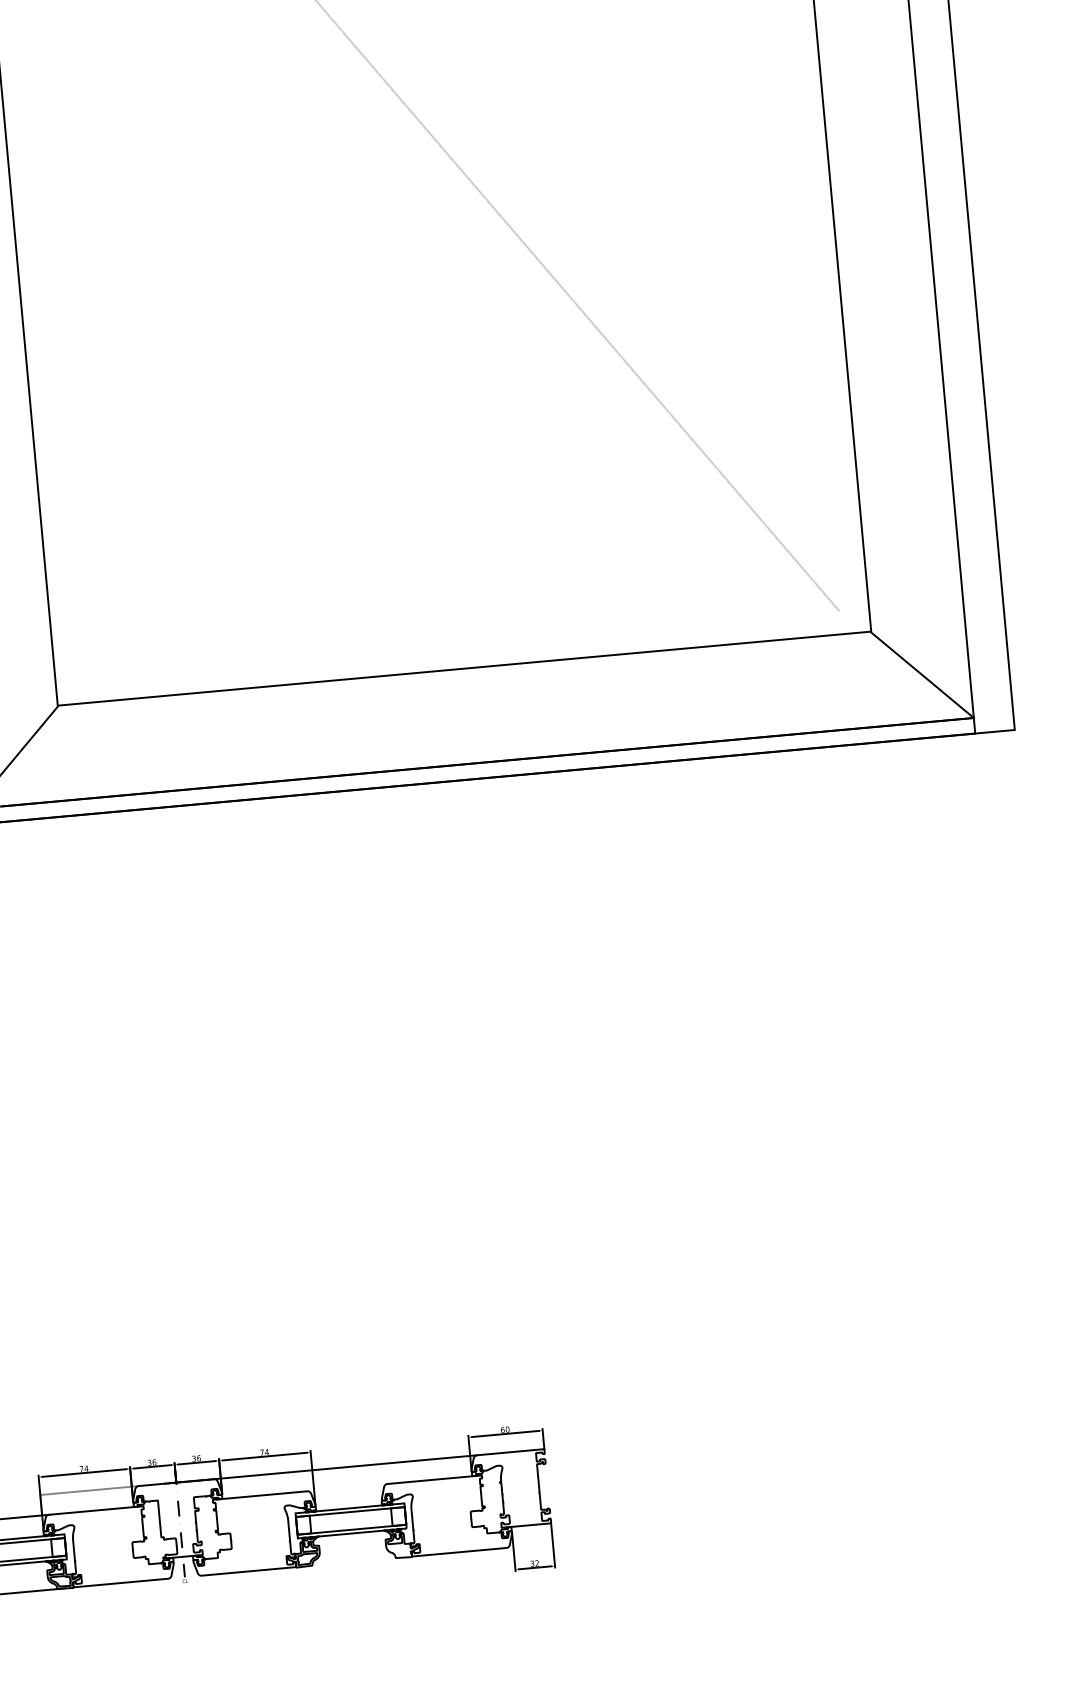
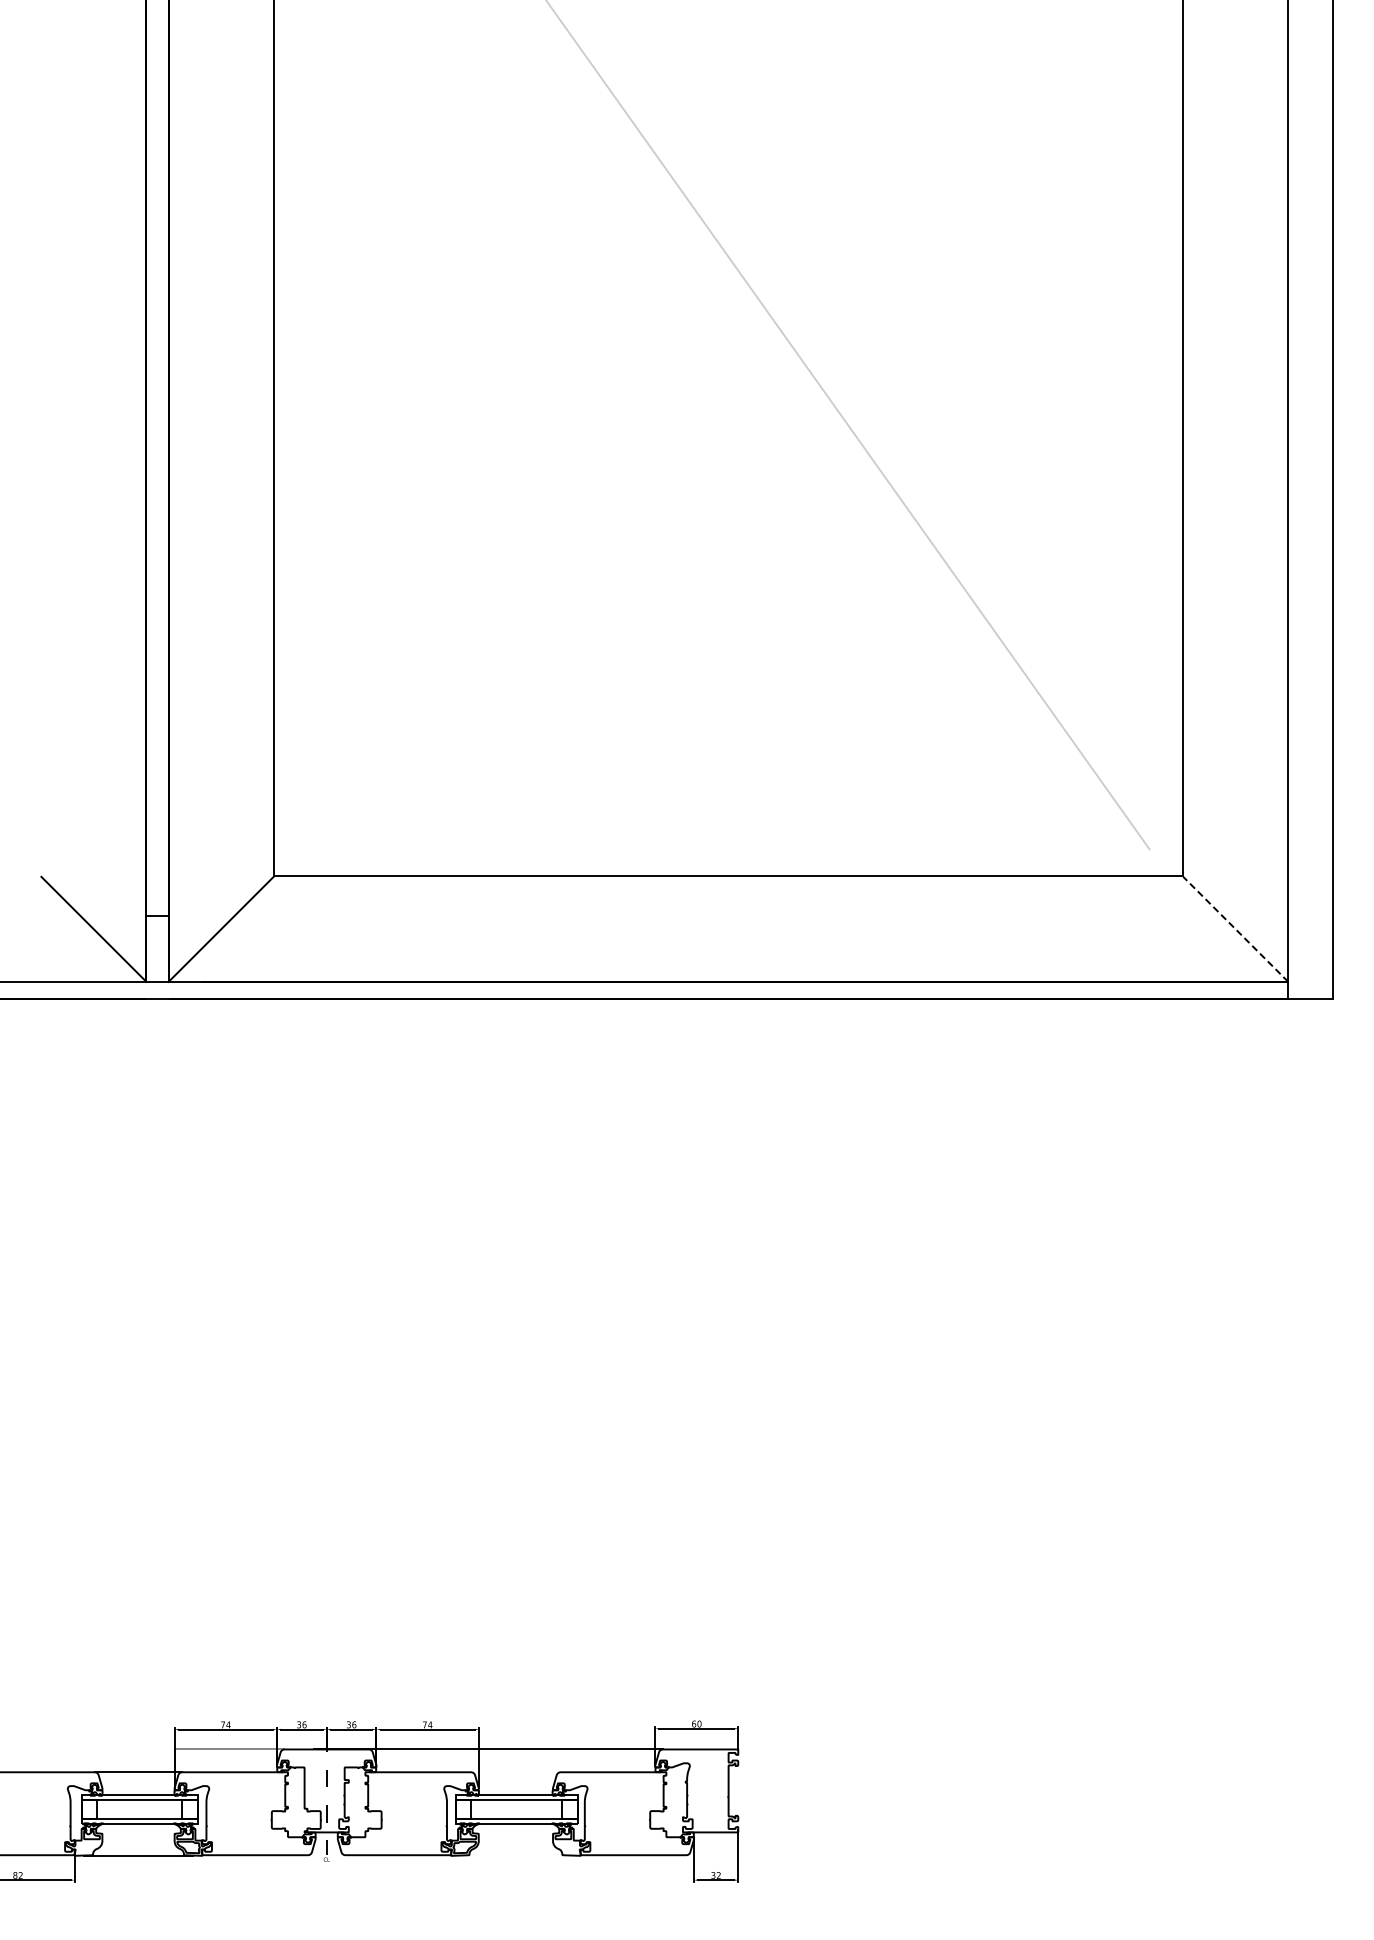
line: (922, 675) -> (1235, 929), solid -> dashed

